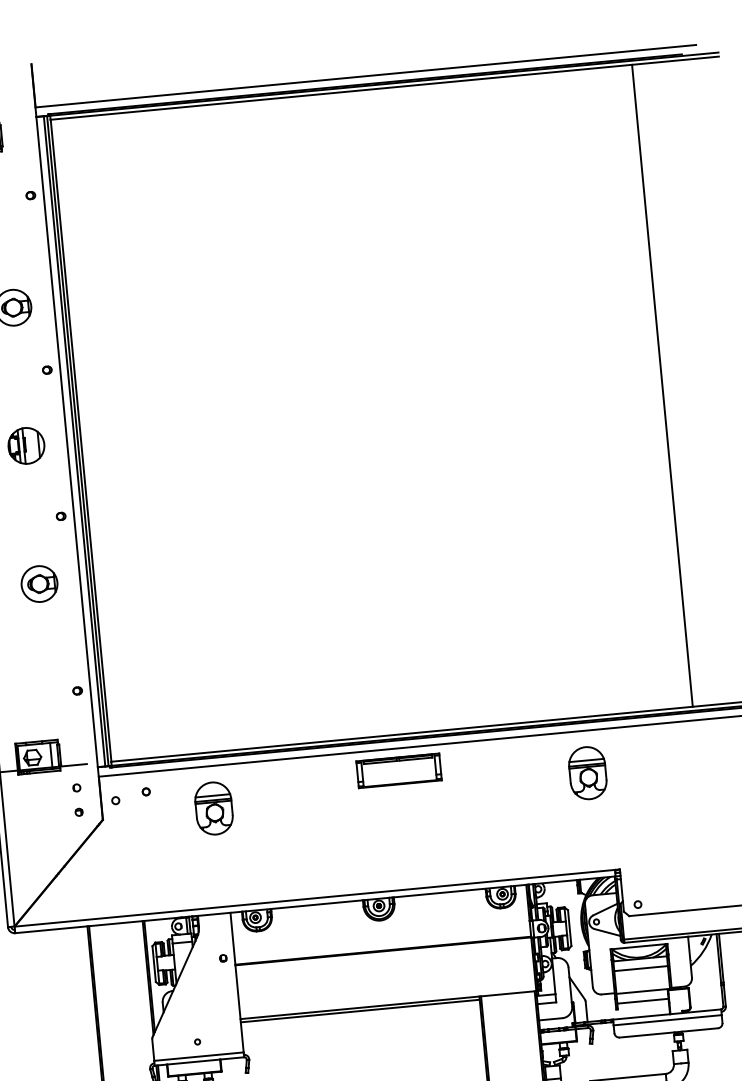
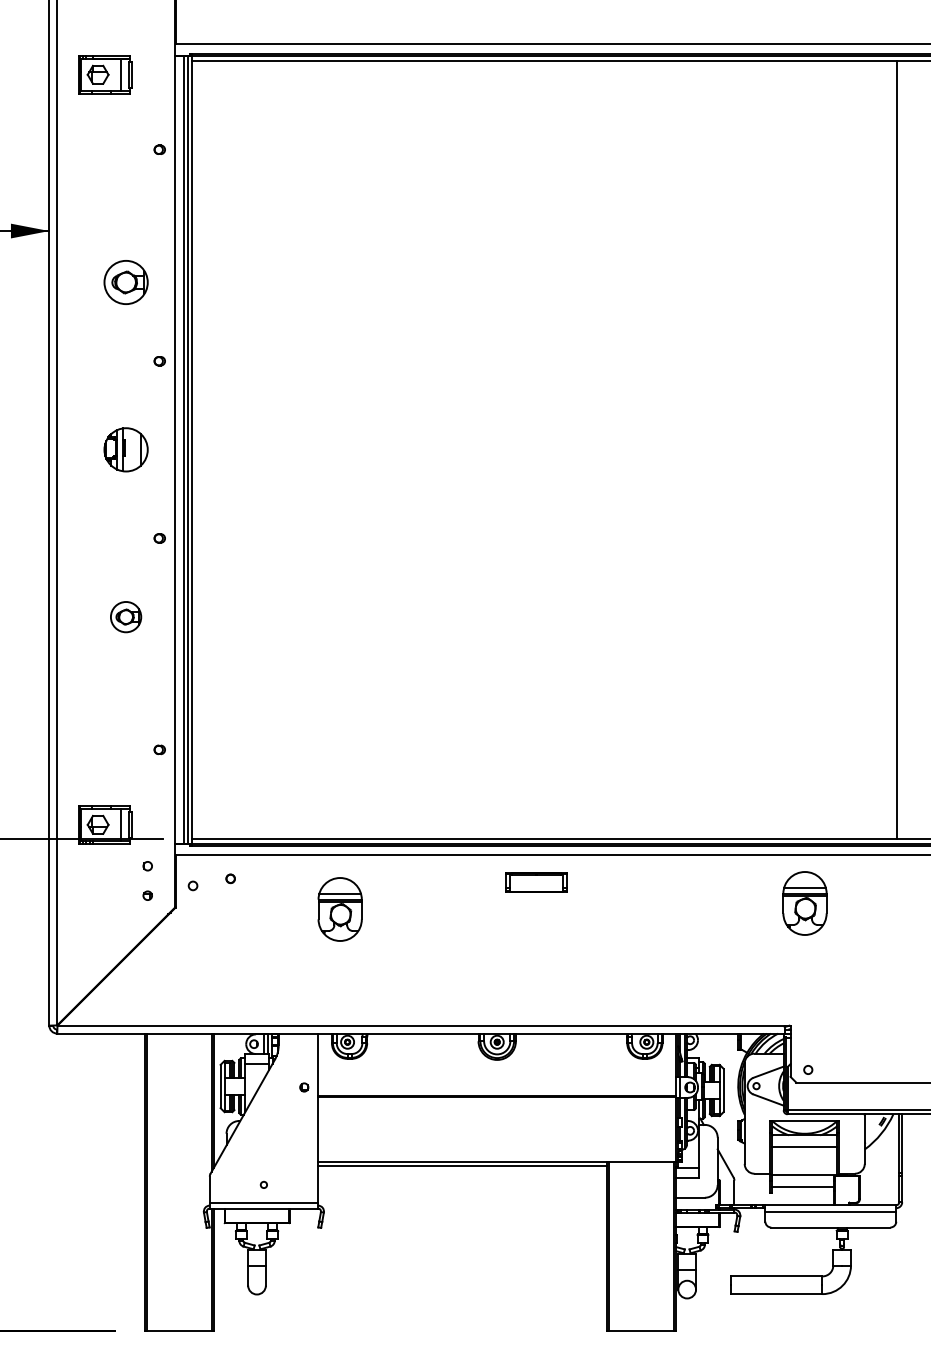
part: (38, 583) -> (125, 616), size x0.7
part: (399, 771) -> (536, 882), size x0.6
part: (587, 773) -> (804, 903), moved
part: (213, 808) -> (339, 909), moved

